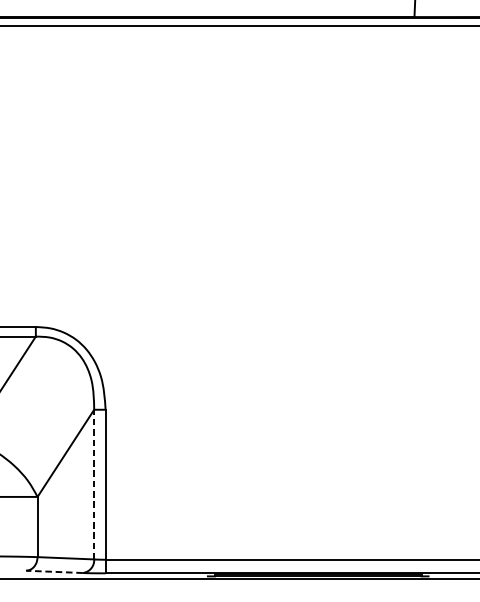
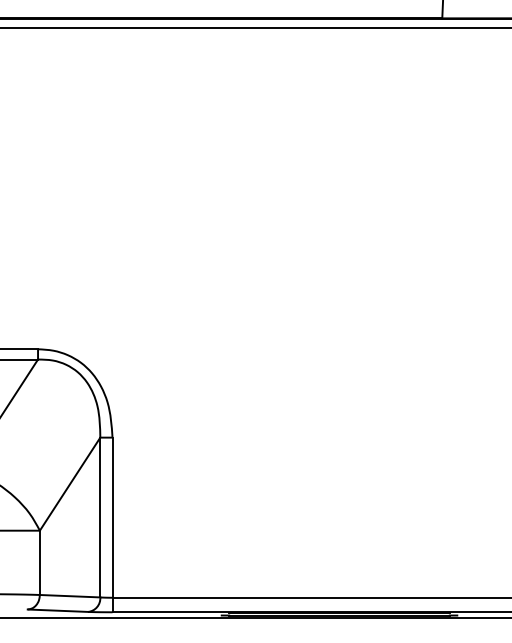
line: (94, 484) -> (100, 517), dashed -> solid
line: (54, 571) -> (57, 610), dashed -> solid

